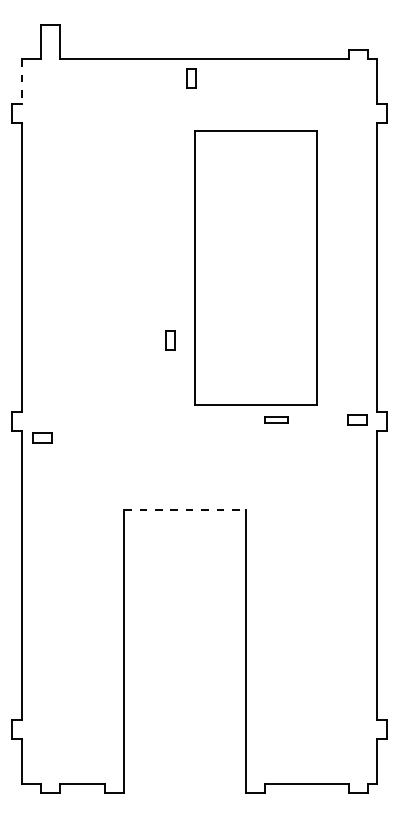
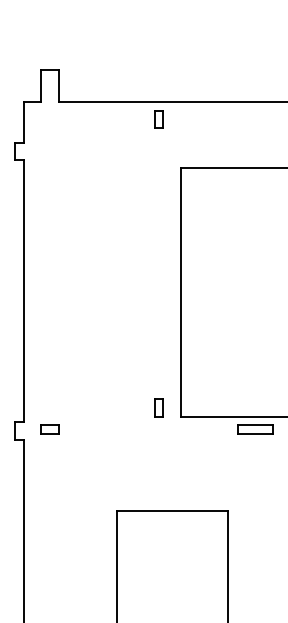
part: (191, 78) -> (158, 119), moved
line: (21, 82) -> (23, 123), dashed -> solid
part: (170, 340) -> (158, 407), moved
part: (276, 419) -> (255, 429), size x1.67
part: (42, 437) -> (49, 429), moved
line: (185, 509) -> (172, 511), dashed -> solid

